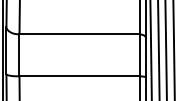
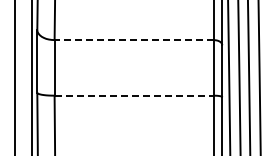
line: (79, 34) -> (134, 40), solid -> dashed
line: (79, 76) -> (134, 95), solid -> dashed

